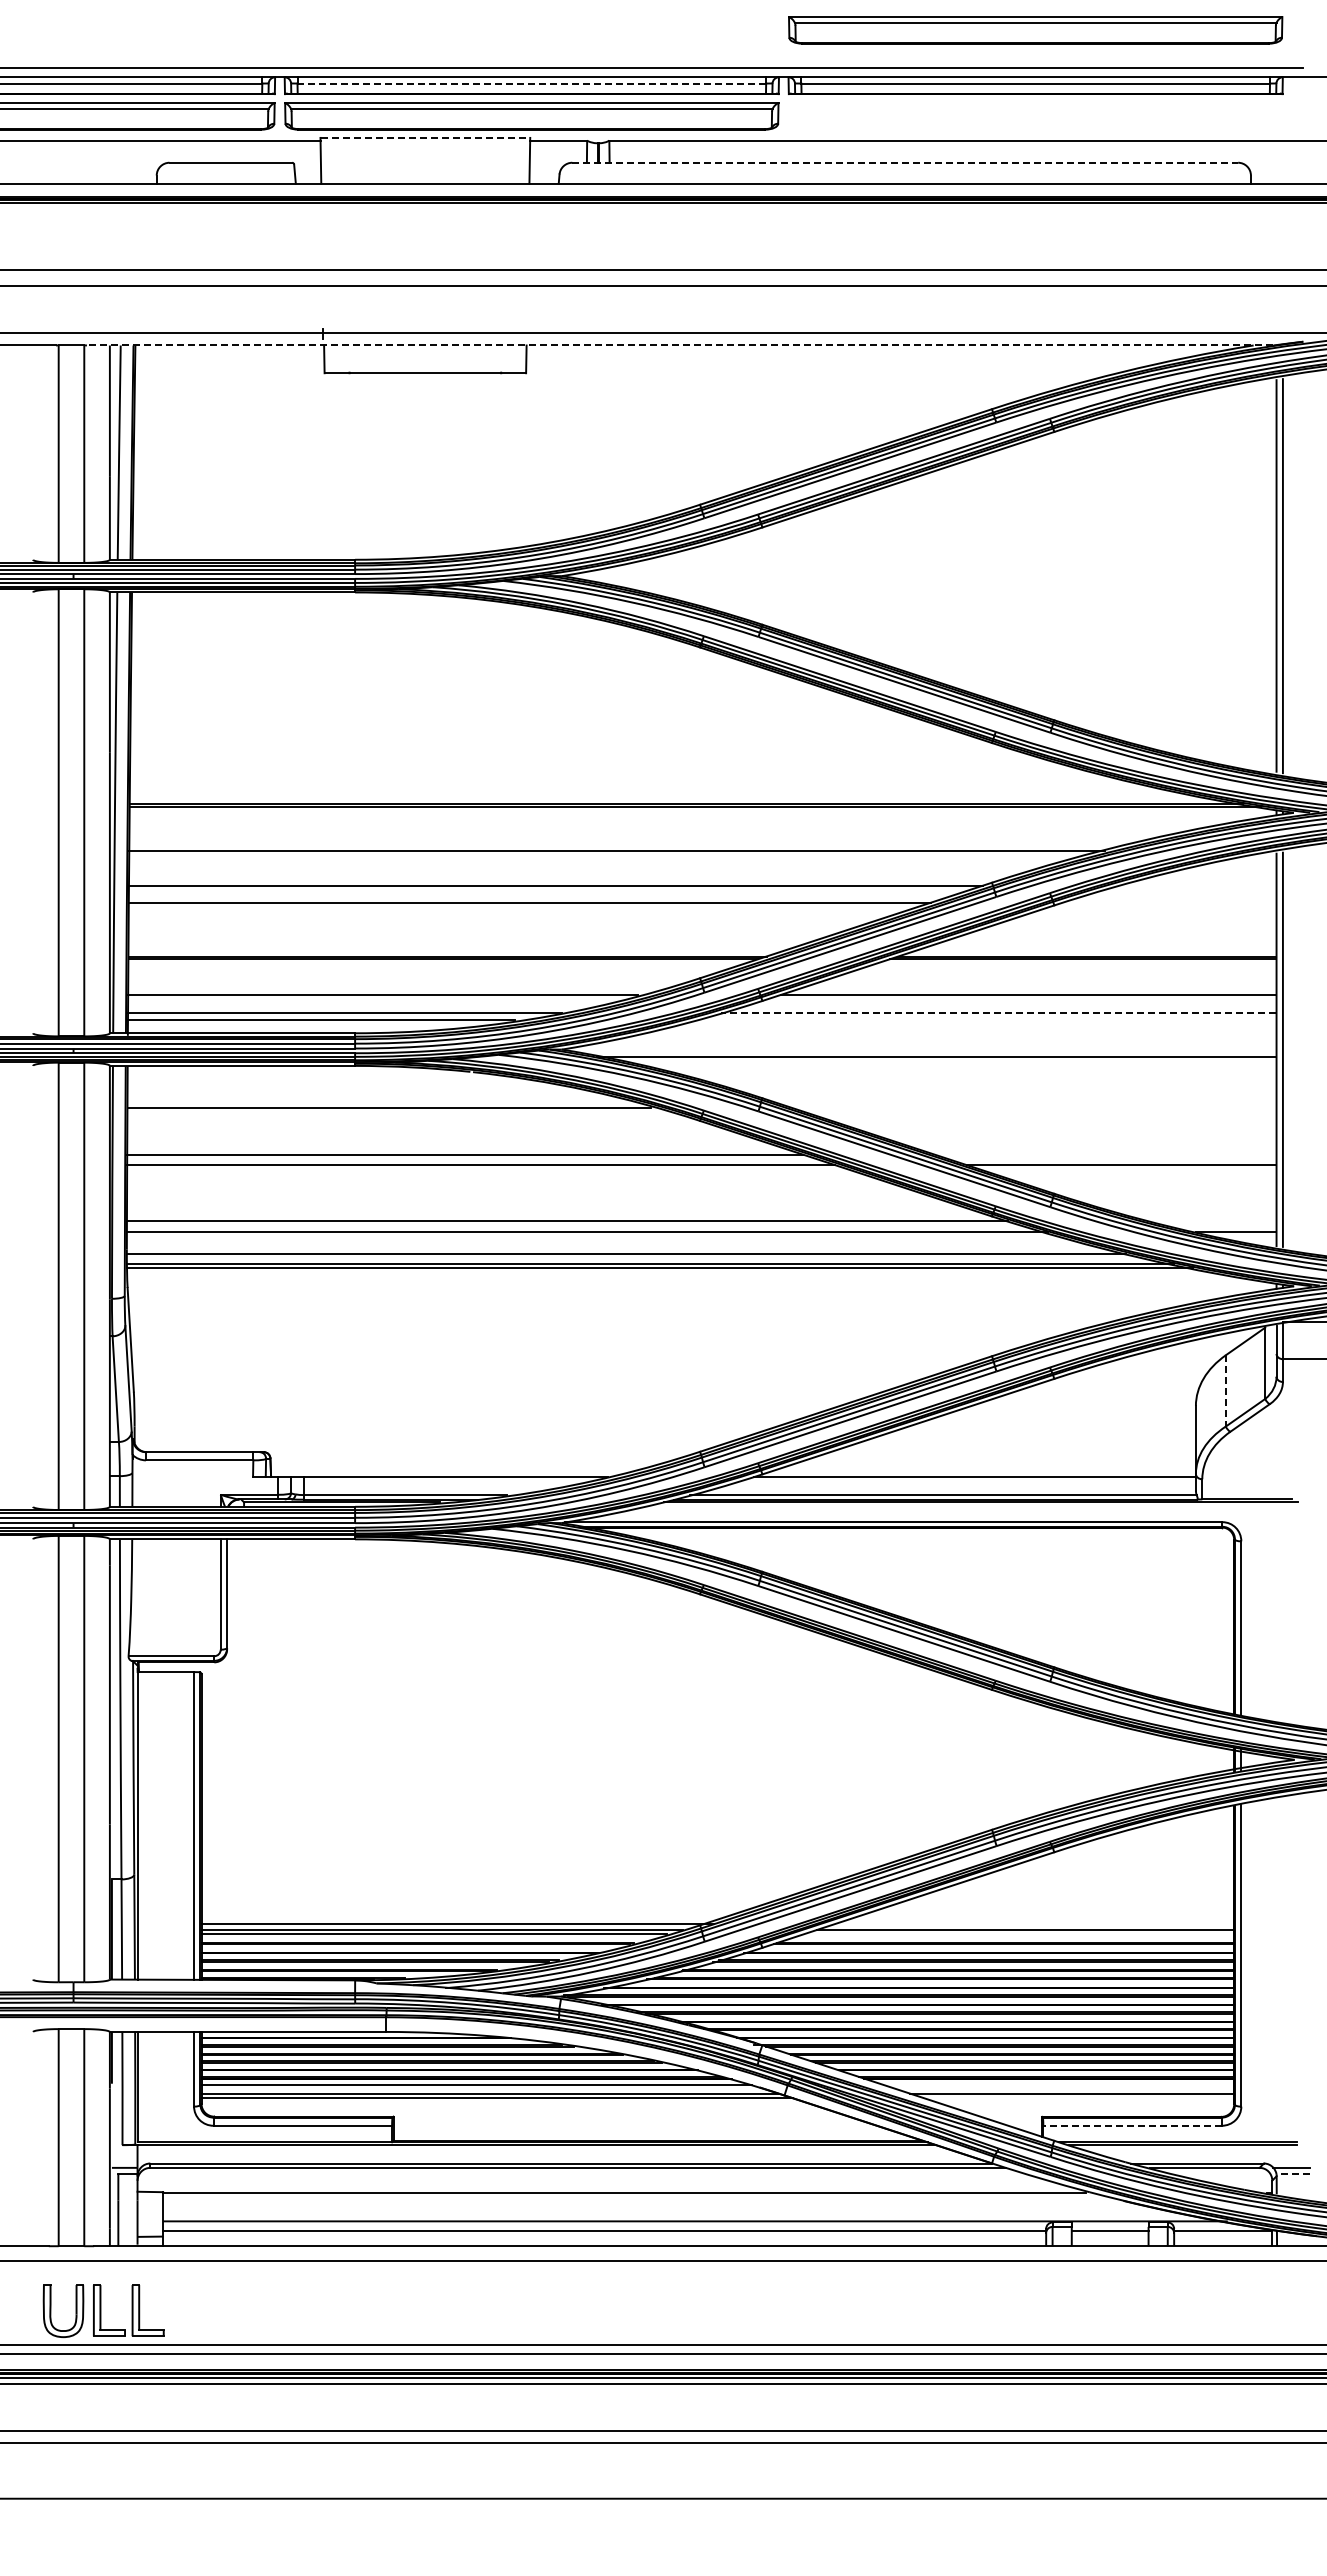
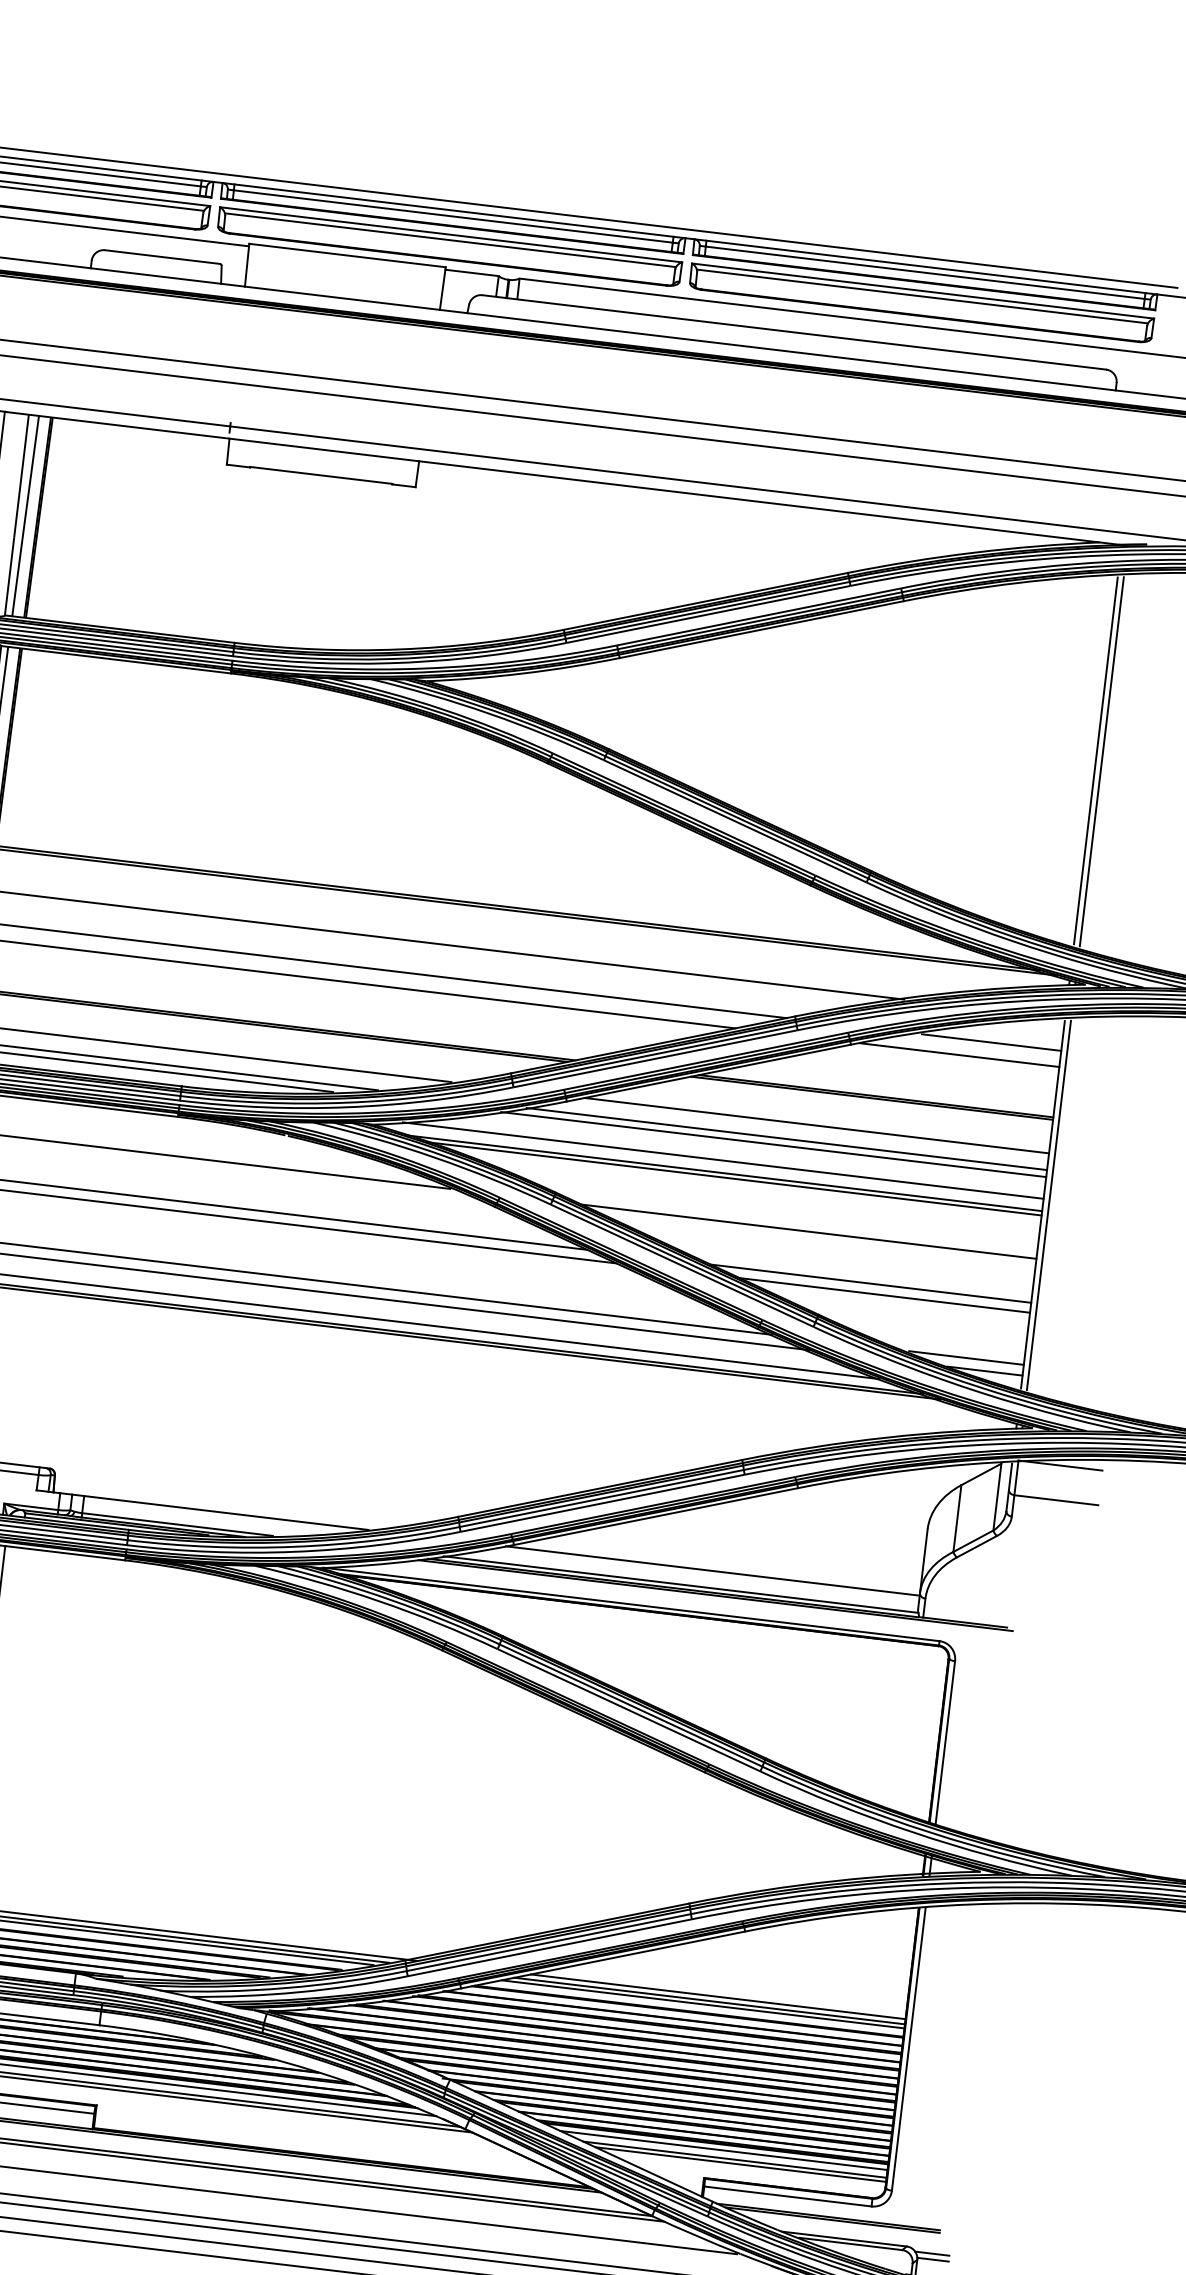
part: (1035, 30) -> (921, 303), moved
line: (531, 83) -> (453, 216), dashed -> solid
line: (425, 137) -> (347, 255), dashed -> solid
line: (905, 162) -> (794, 332), dashed -> solid
line: (679, 345) -> (562, 478), dashed -> solid
line: (1201, 885) -> (991, 1042), added
line: (1170, 902) -> (960, 1054), added
line: (998, 1012) -> (786, 1138), dashed -> solid
line: (985, 1020) -> (773, 1144), added
line: (934, 1043) -> (723, 1160), added
line: (948, 1061) -> (734, 1179), added
line: (1033, 1107) -> (808, 1231), added
line: (1105, 1154) -> (871, 1283), added
line: (1215, 1220) -> (966, 1357), added
line: (1225, 1390) -> (957, 1518), dashed -> solid
line: (1034, 1924) -> (718, 1996), added
line: (1019, 1934) -> (703, 2004), added
line: (1059, 2085) -> (723, 2150), added
line: (1078, 2098) -> (740, 2164), added
line: (1132, 2125) -> (787, 2196), dashed -> solid
line: (1293, 2174) -> (933, 2260), dashed -> solid

